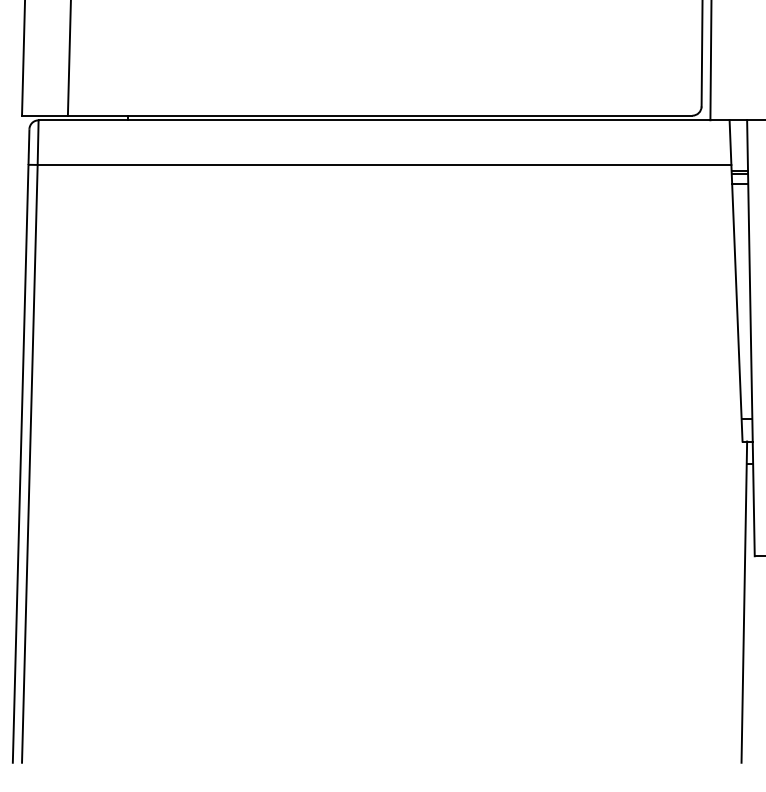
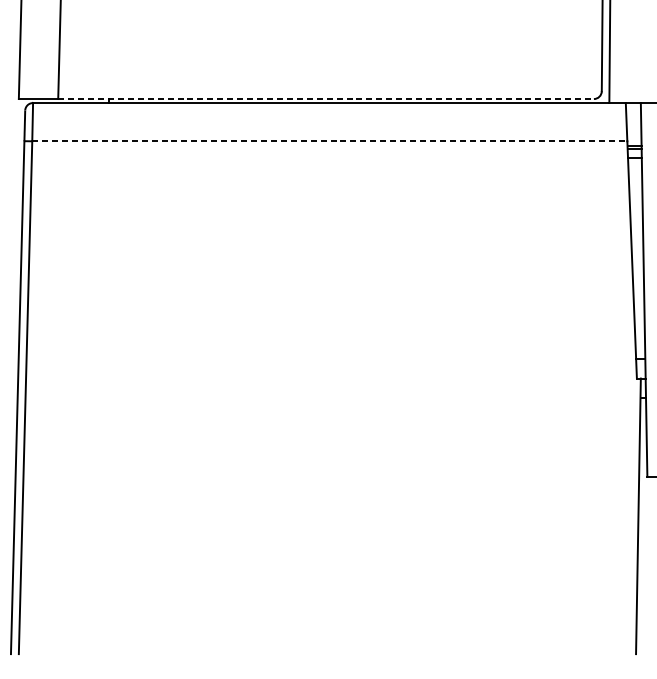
line: (380, 115) -> (326, 98), solid -> dashed
line: (384, 164) -> (329, 140), solid -> dashed

